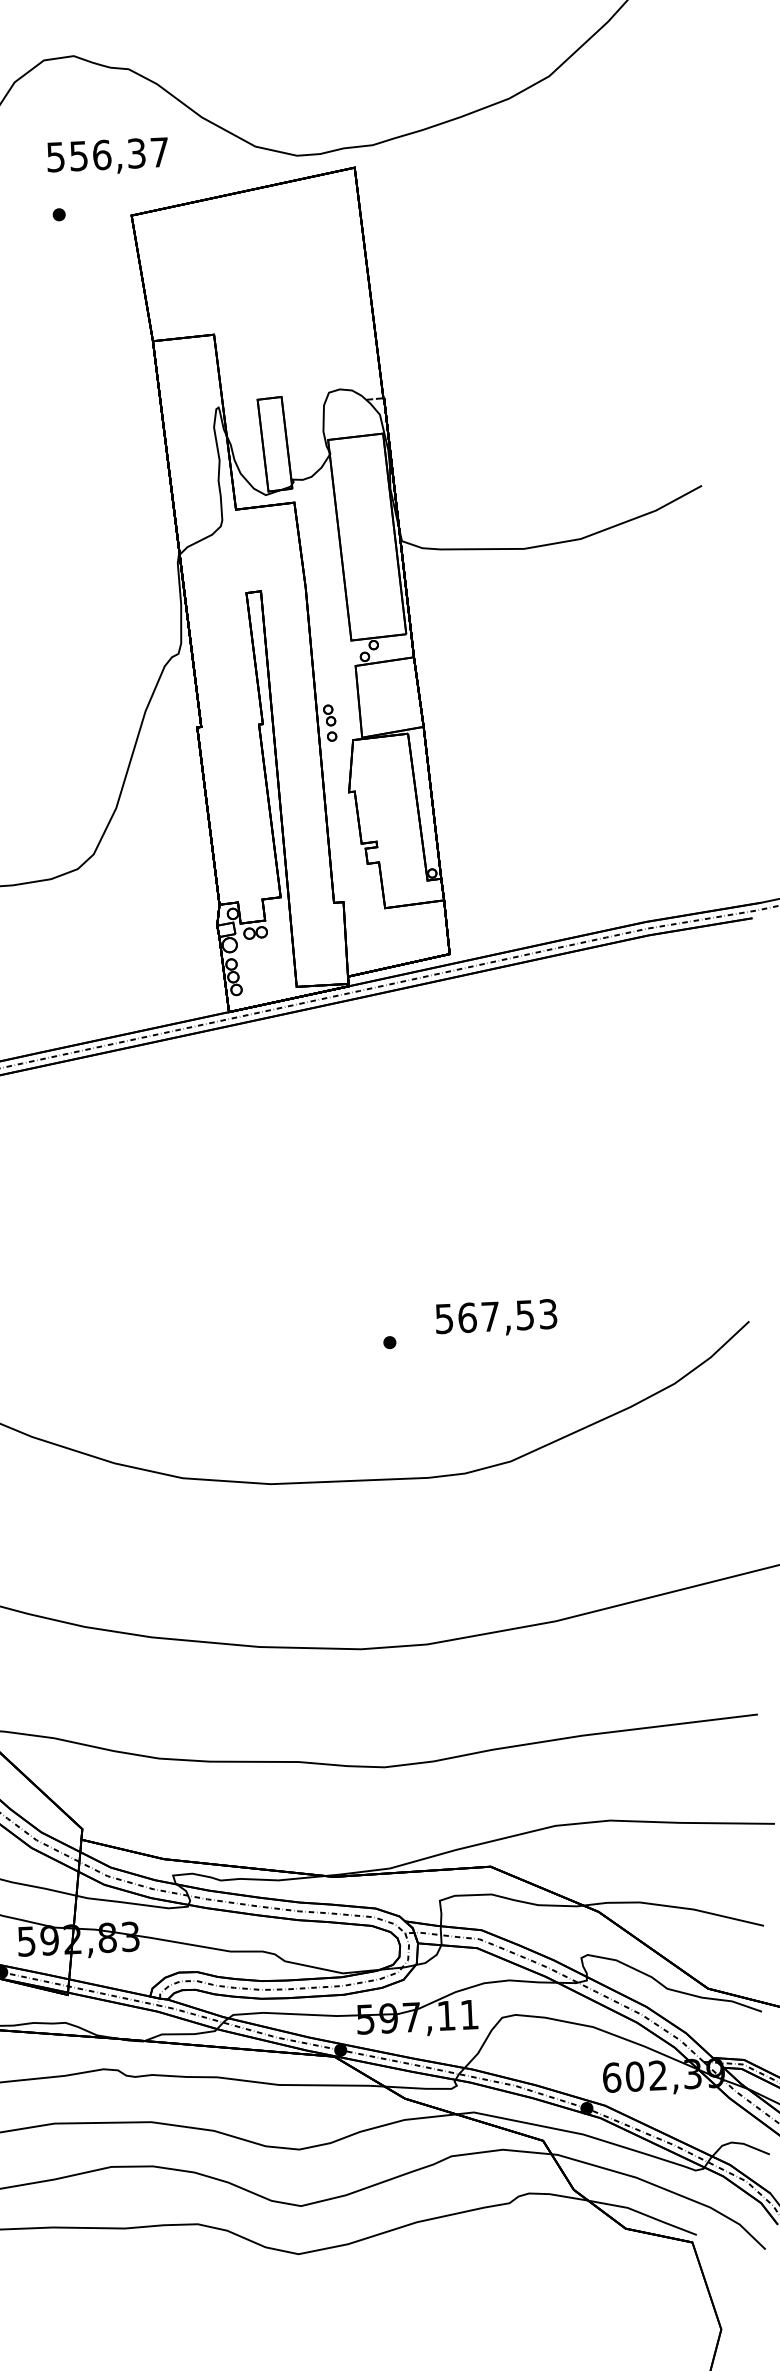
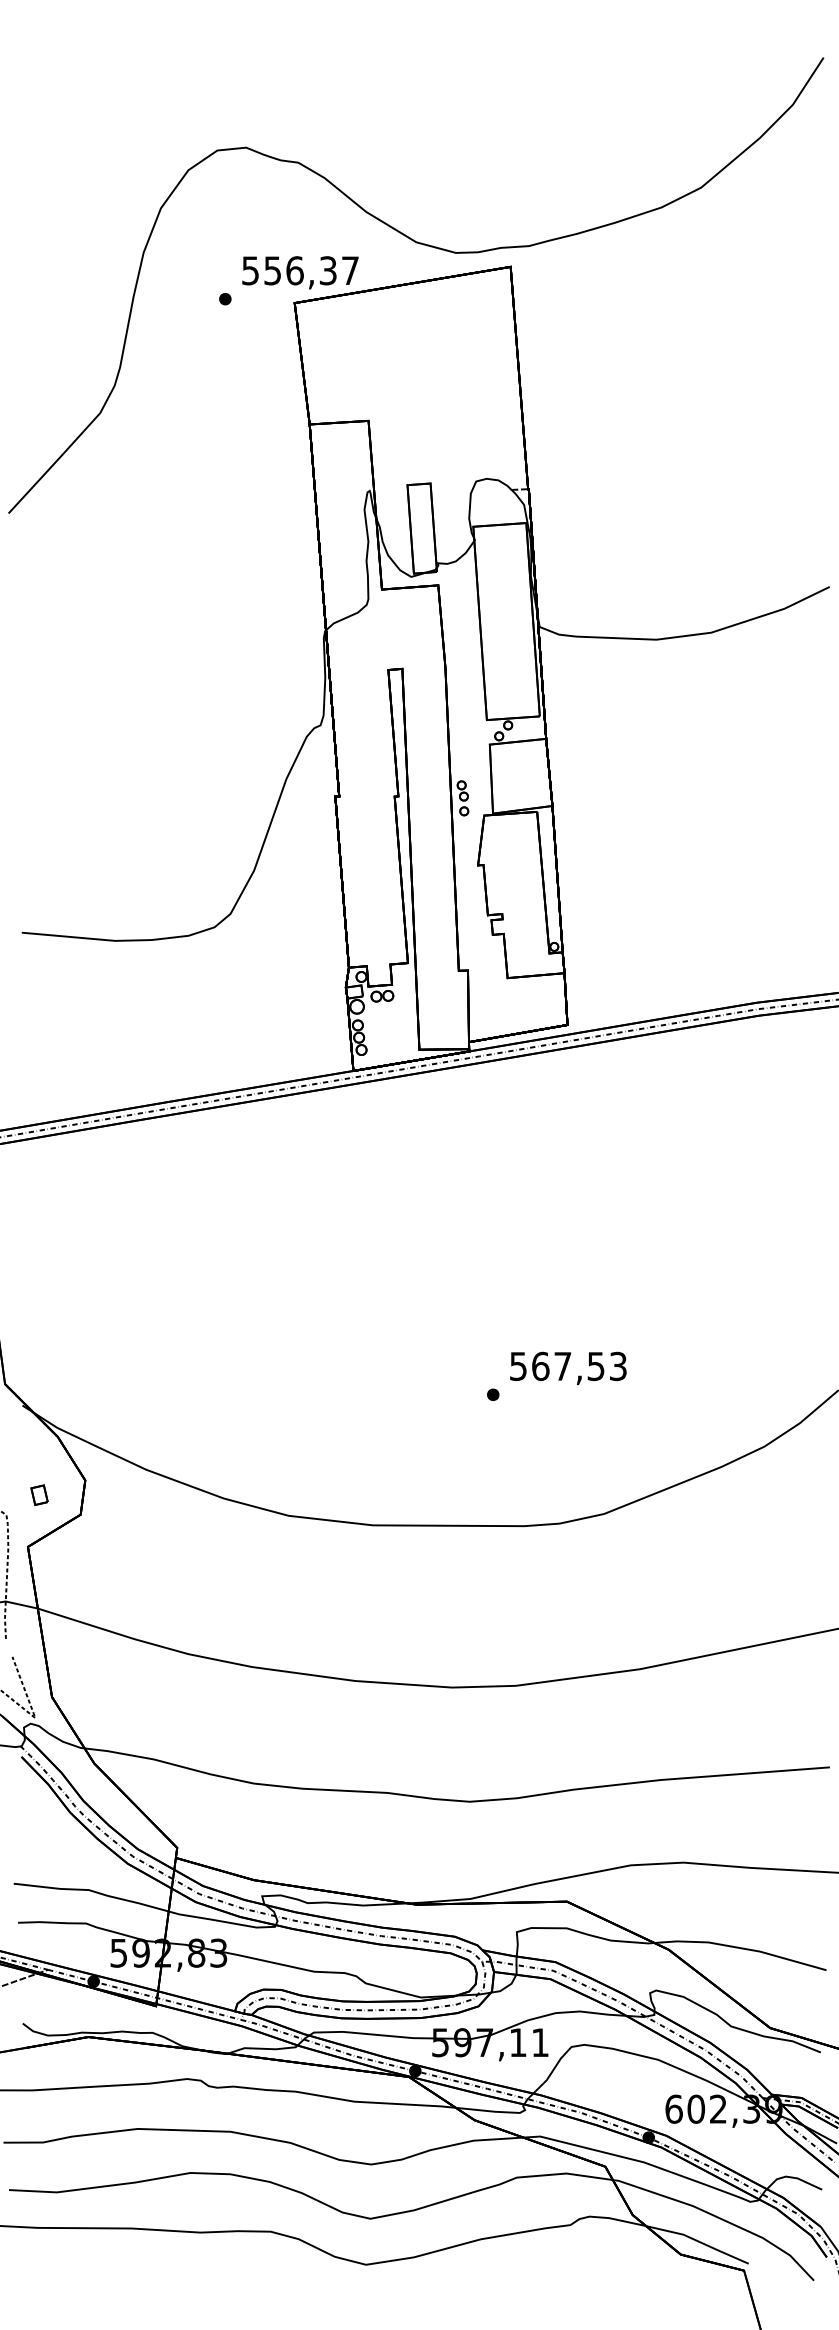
text: (107, 156) -> (300, 272), moved
text: (496, 1317) -> (568, 1367), moved

